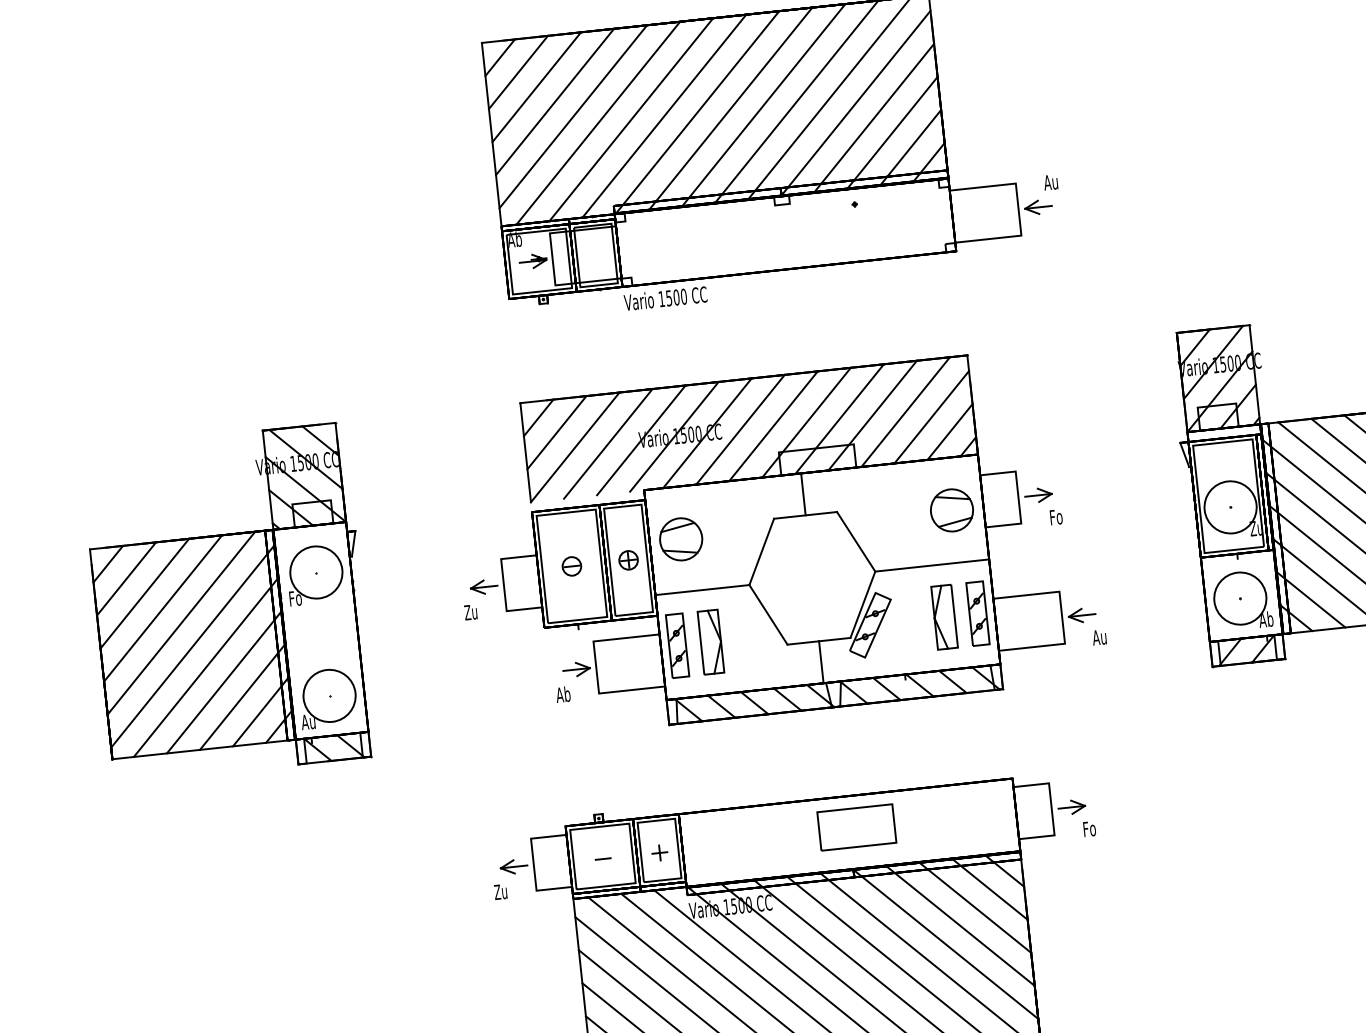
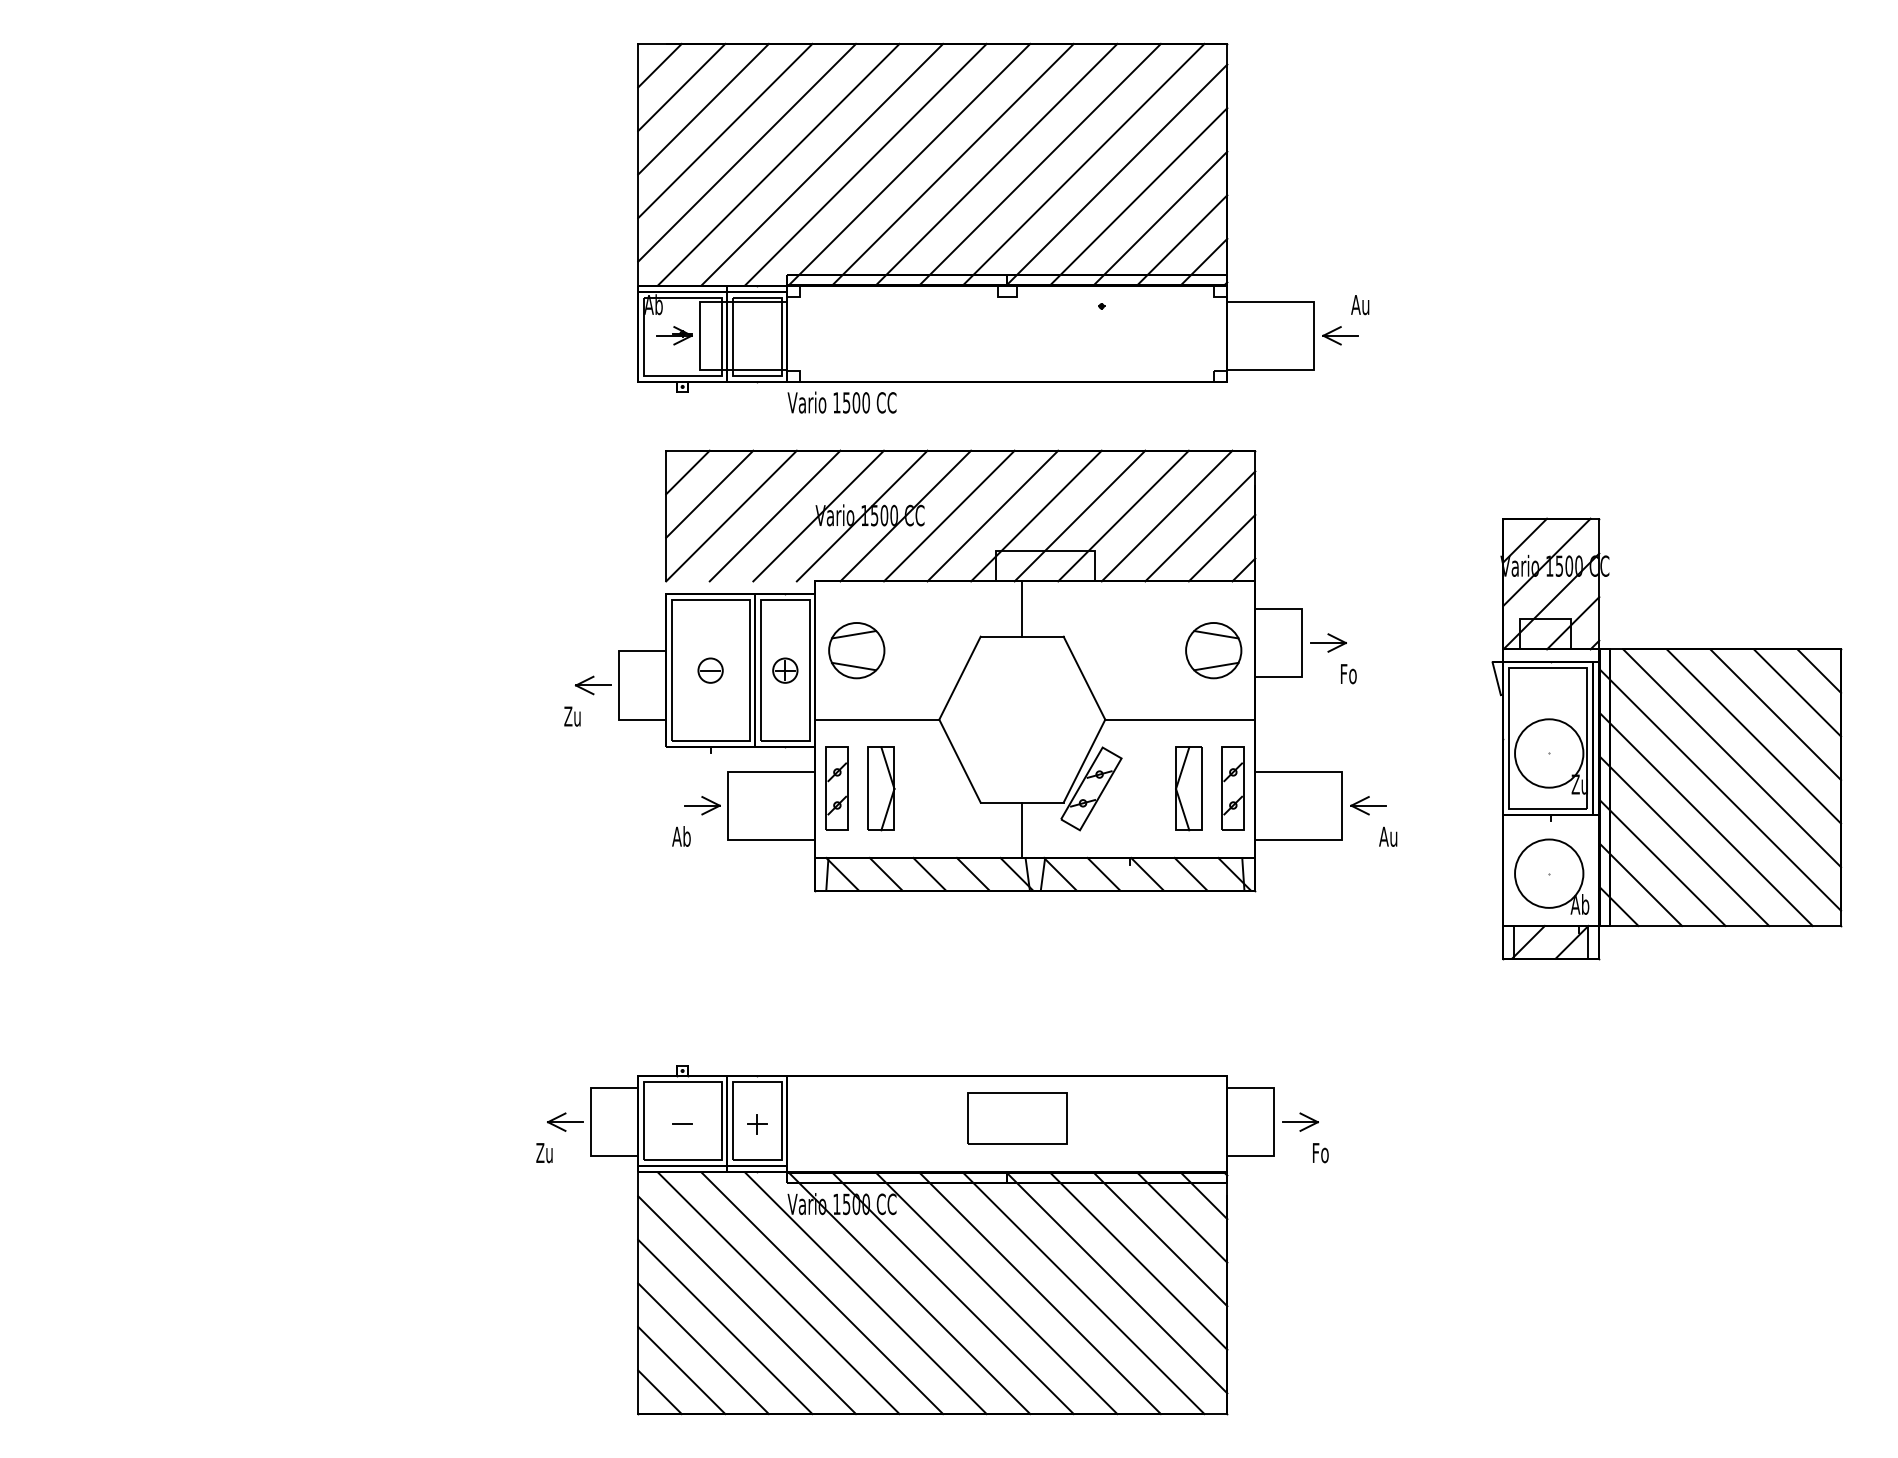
part: (776, 544) -> (980, 670), moved
part: (228, 602) -> (230, 738), removed

